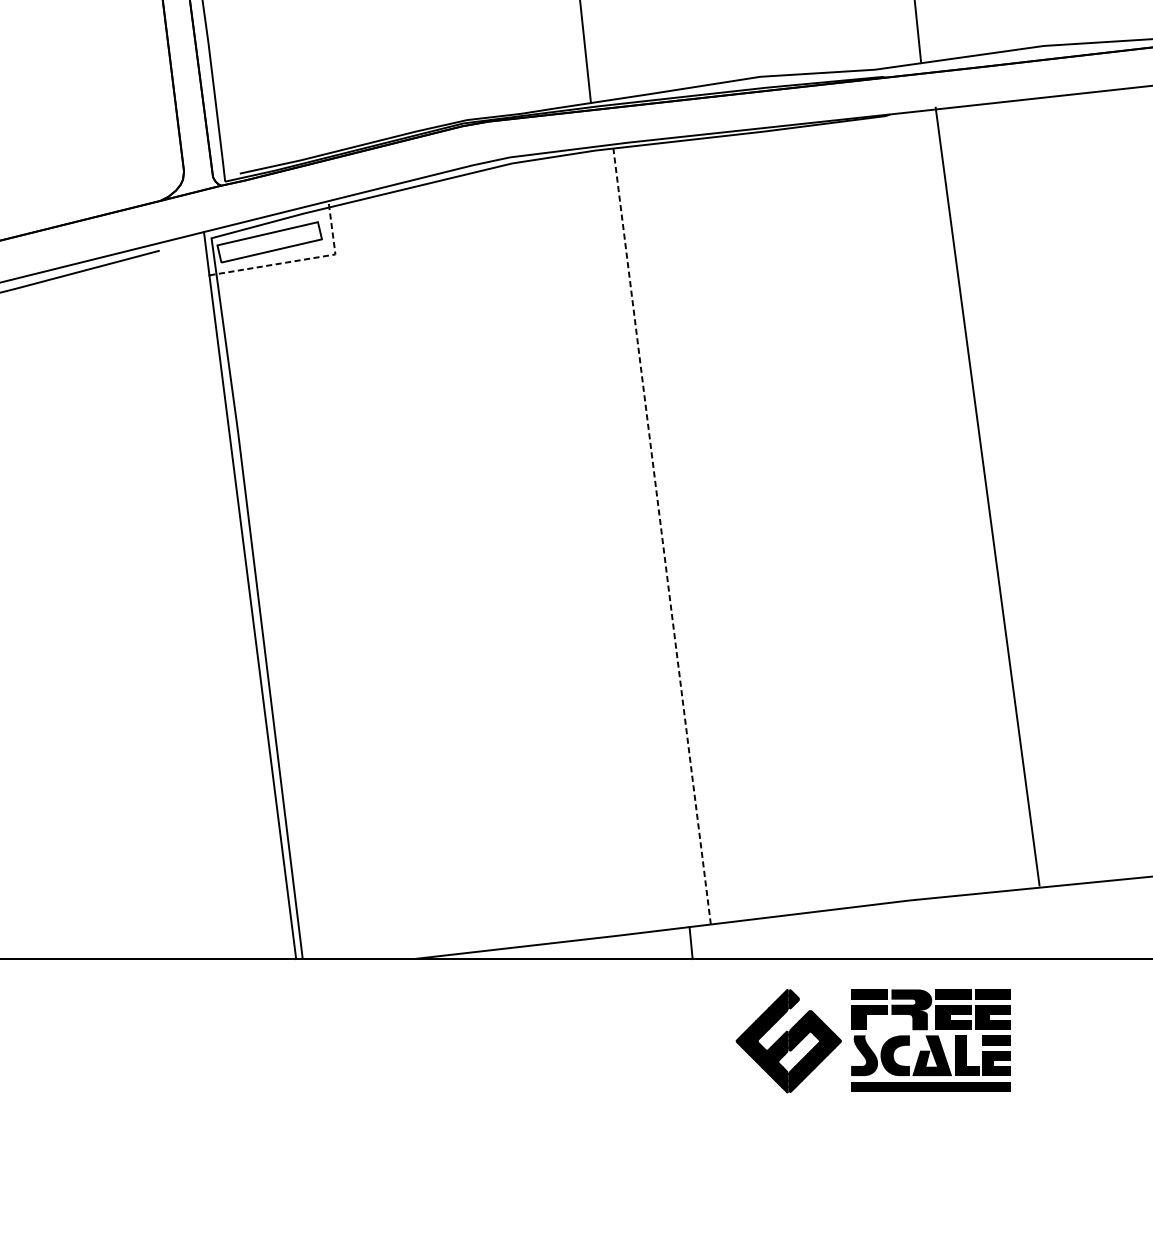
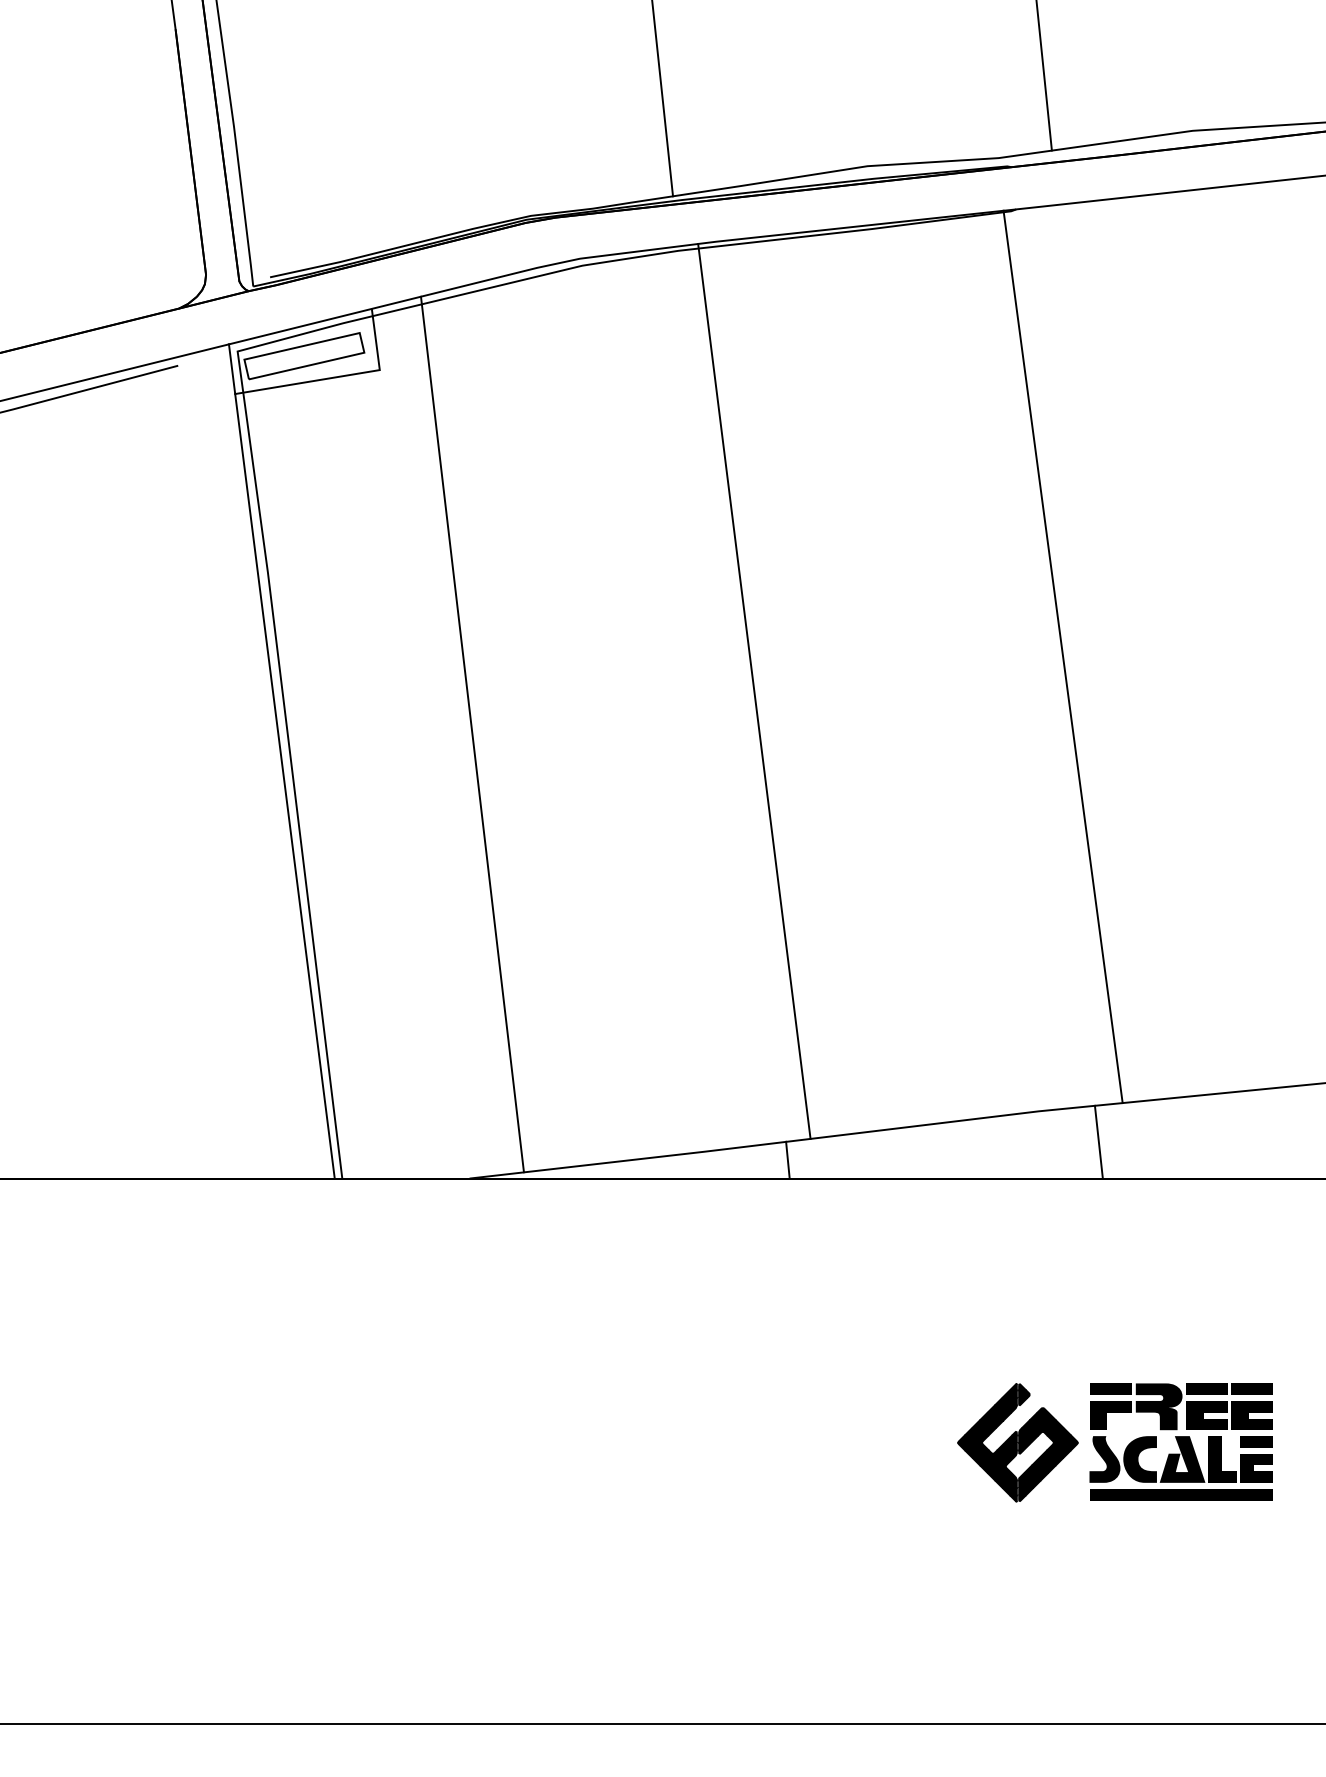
line: (299, 260) -> (338, 376), dashed -> solid
line: (987, 496) -> (1062, 656), moved
line: (662, 534) -> (754, 691), dashed -> solid
line: (416, 572) -> (472, 734), added
line: (961, 926) -> (1098, 1141), added
part: (867, 1043) -> (1108, 1445), moved

